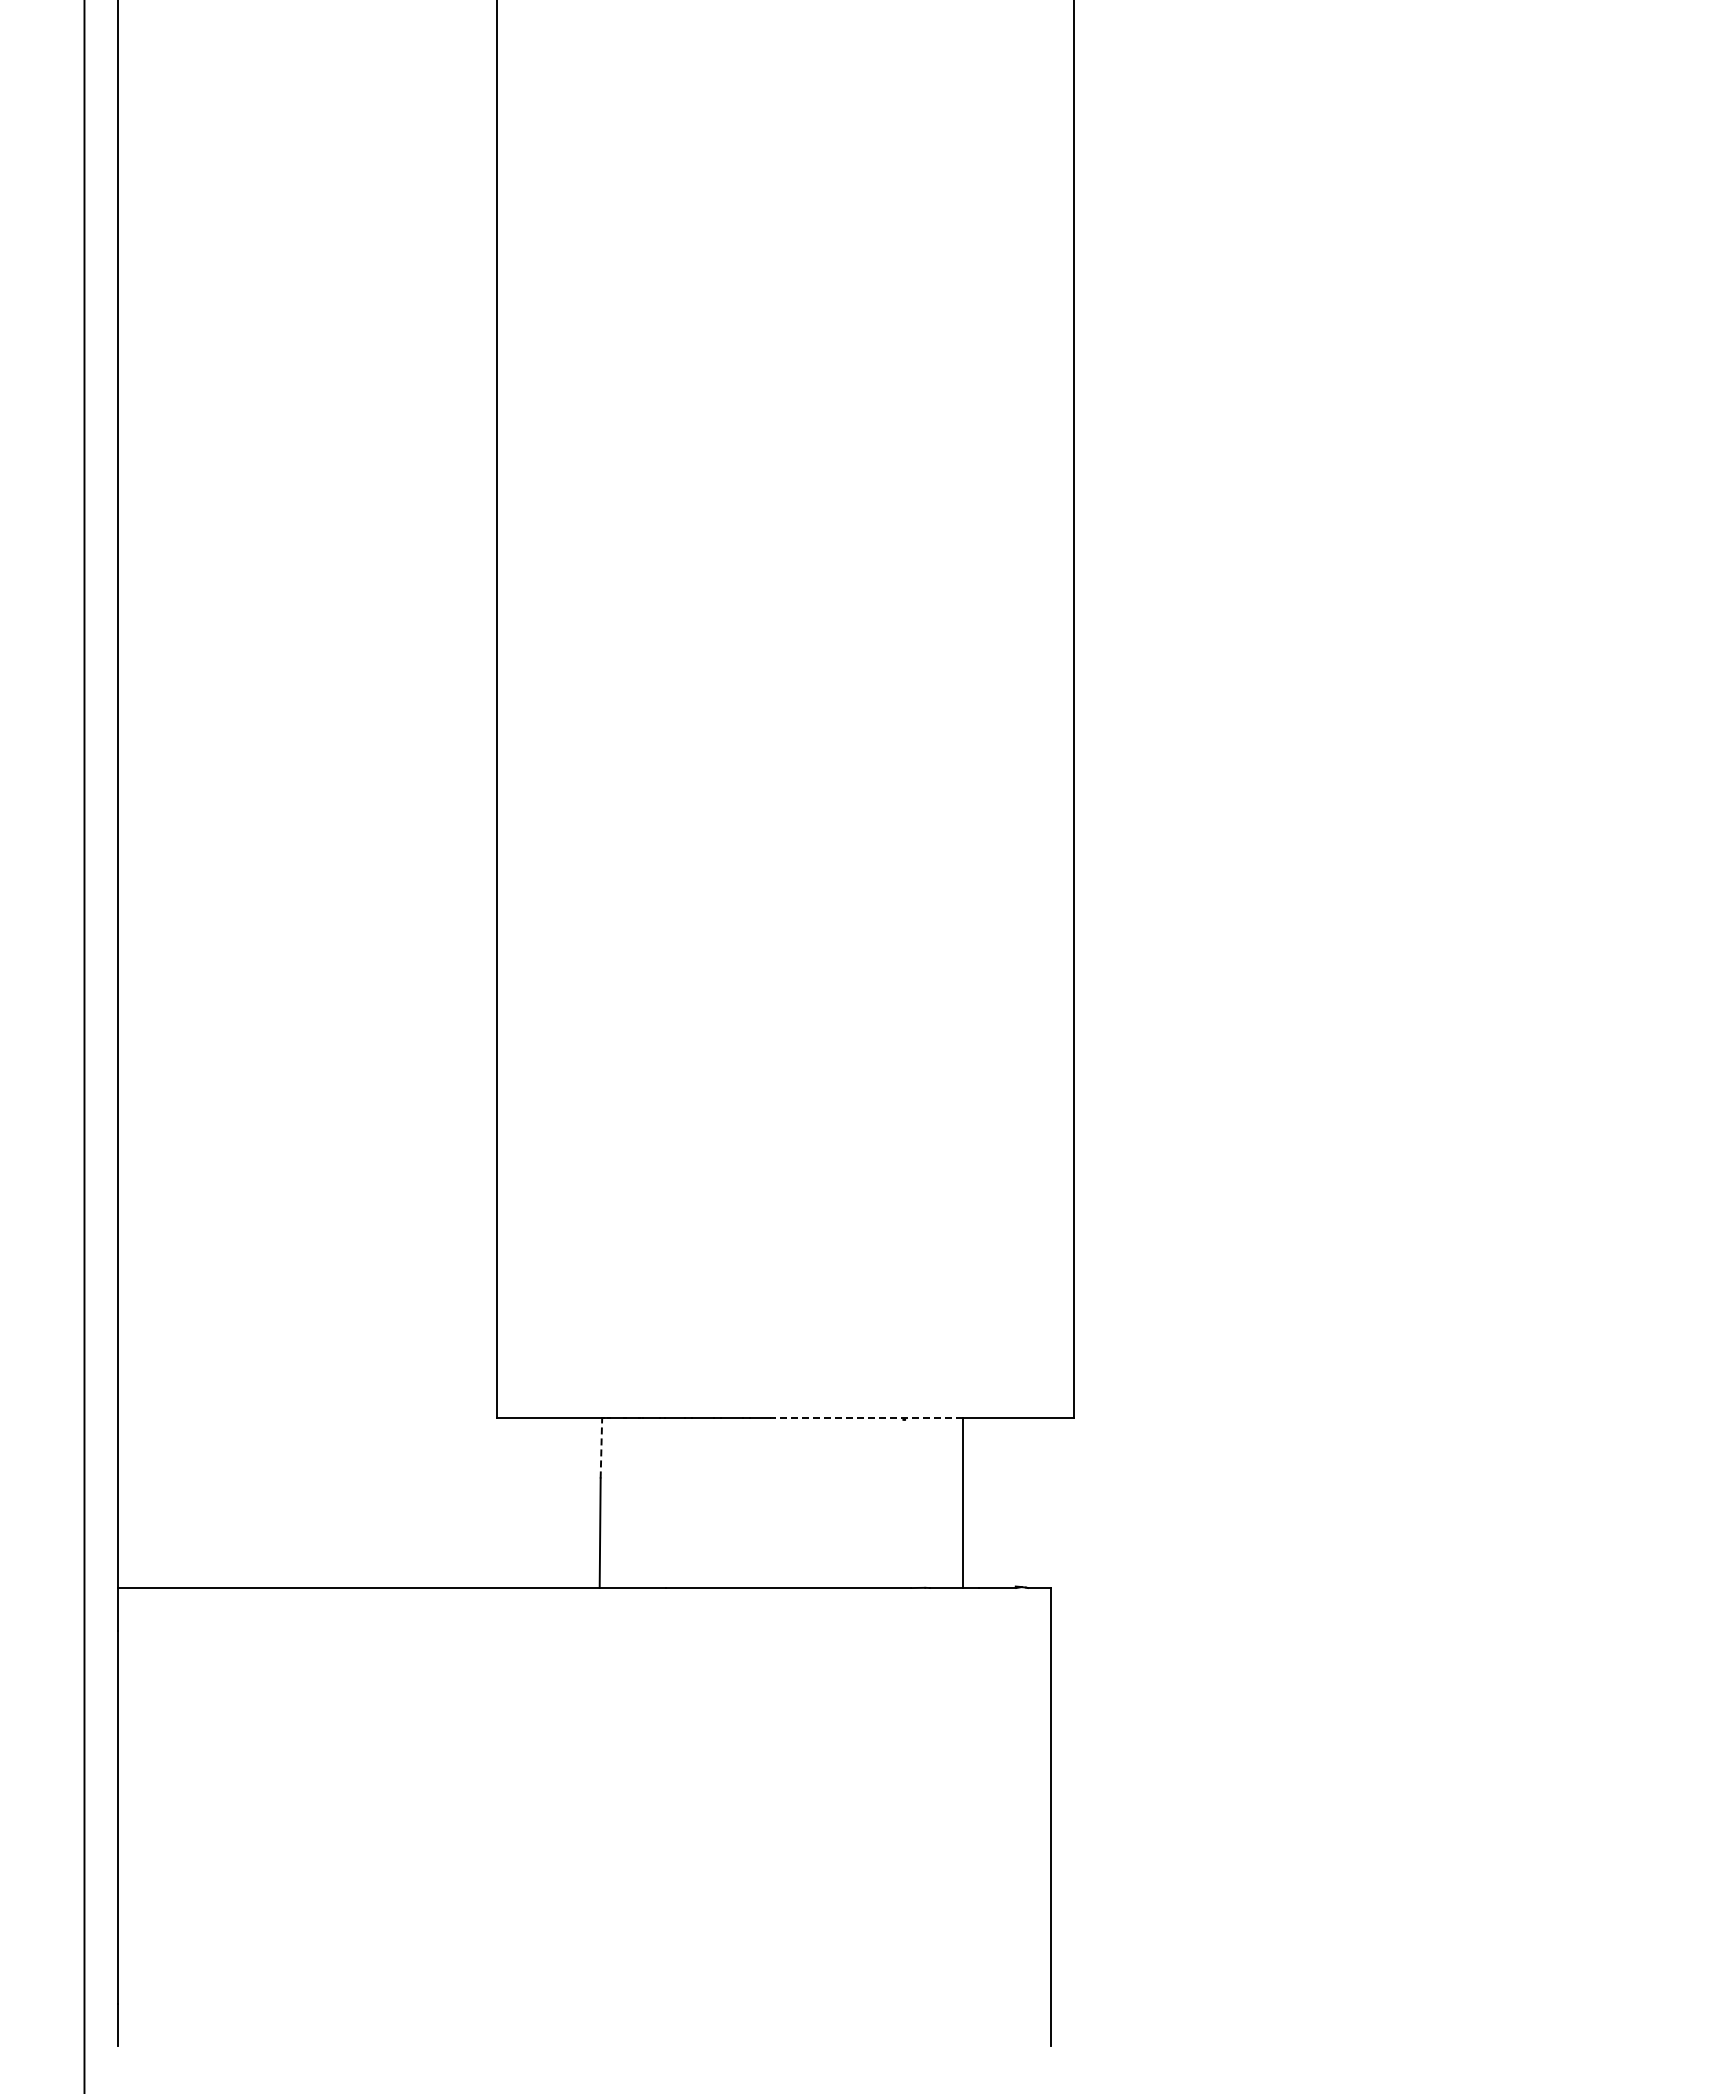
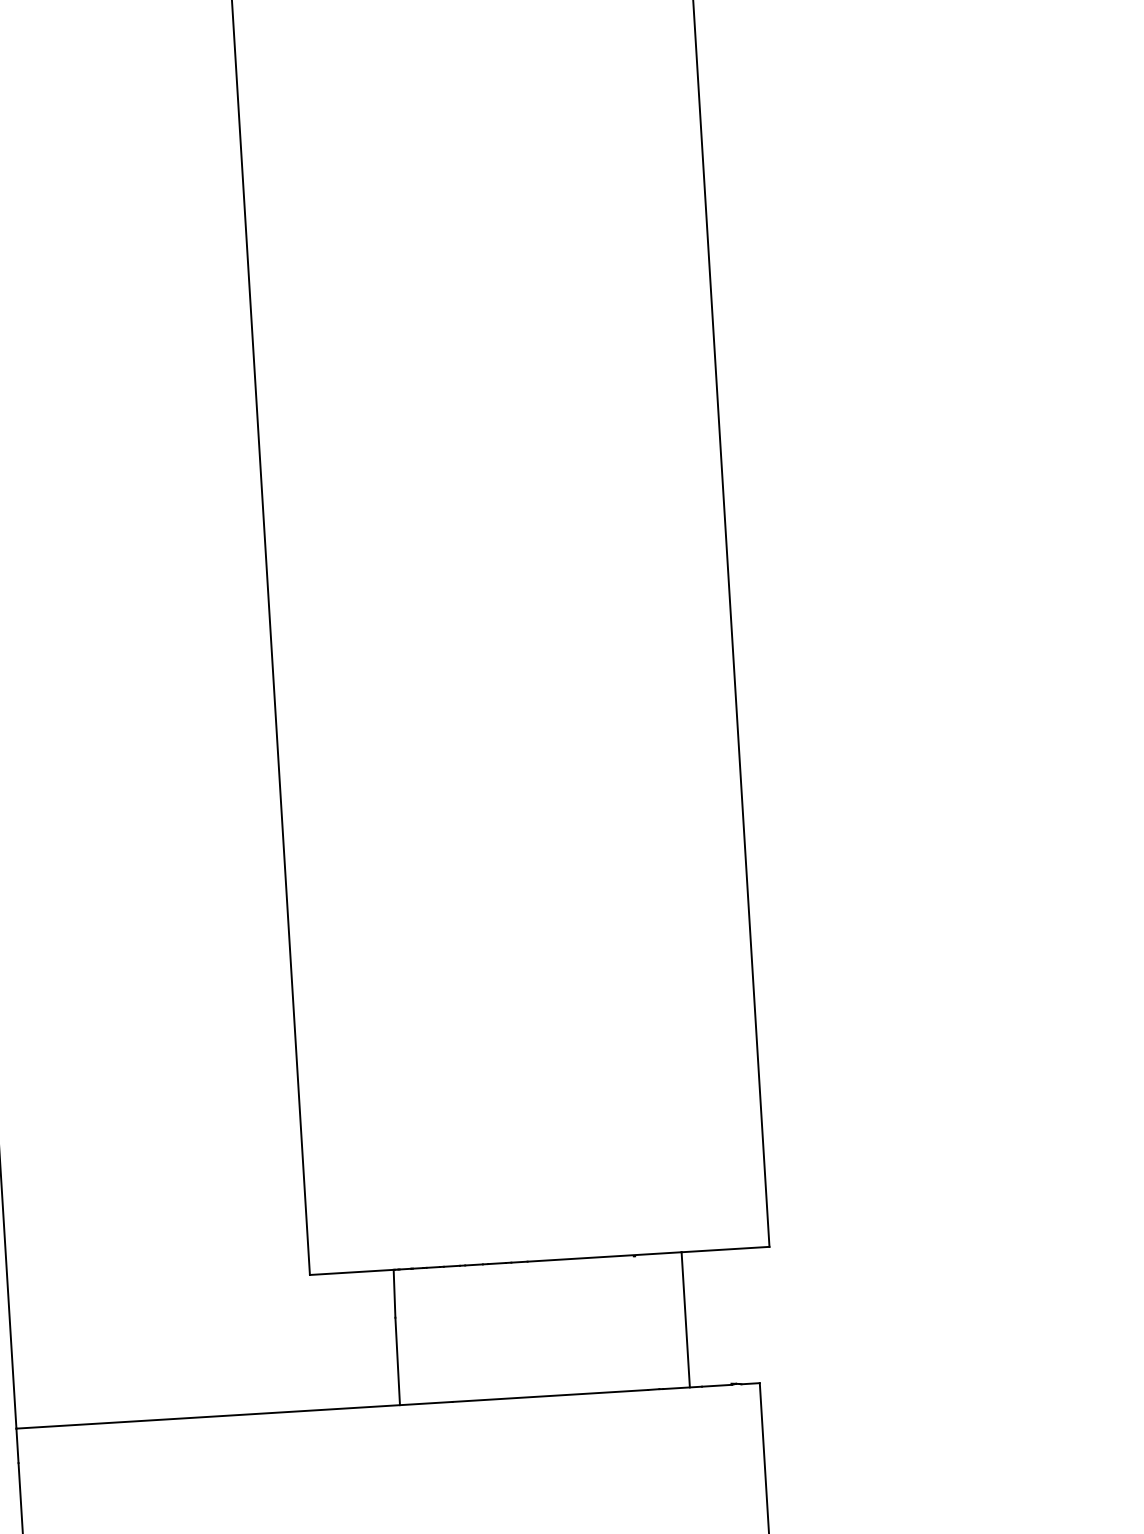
line: (866, 1418) -> (604, 1257), dashed -> solid
line: (601, 1447) -> (394, 1293), dashed -> solid

